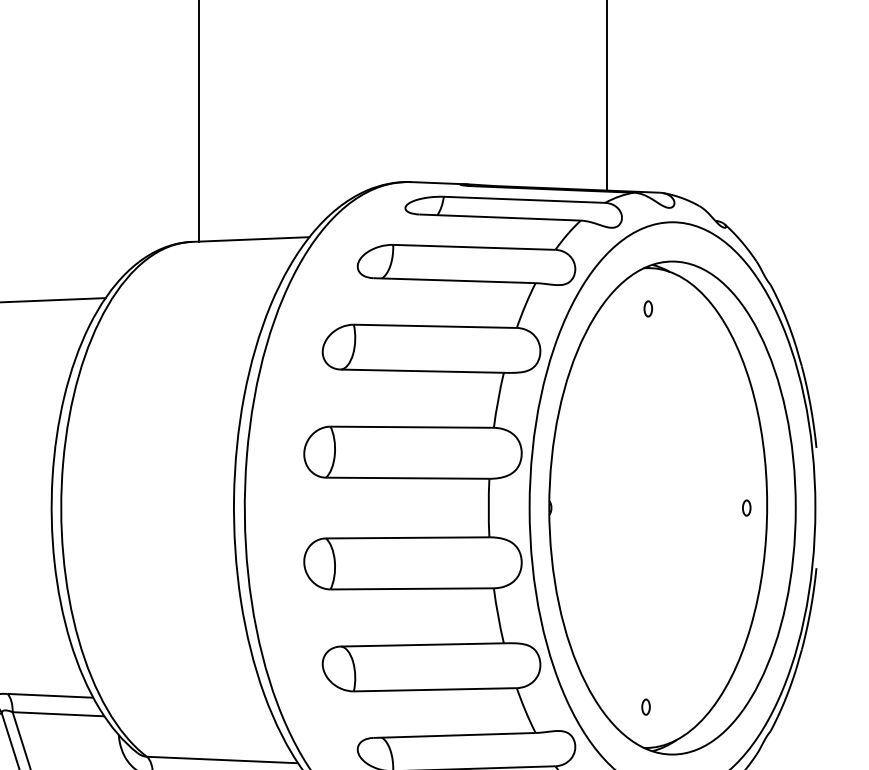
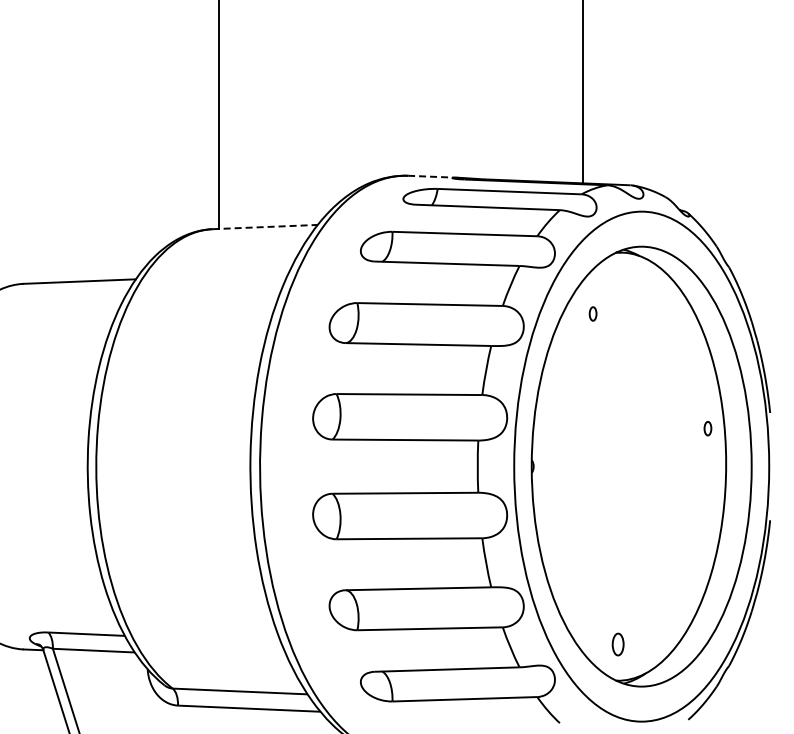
line: (439, 182) -> (433, 176), solid -> dashed
line: (250, 240) -> (265, 227), solid -> dashed
part: (647, 308) -> (592, 313), moved
part: (746, 507) -> (707, 428), moved
part: (645, 706) -> (617, 643), size x1.6

